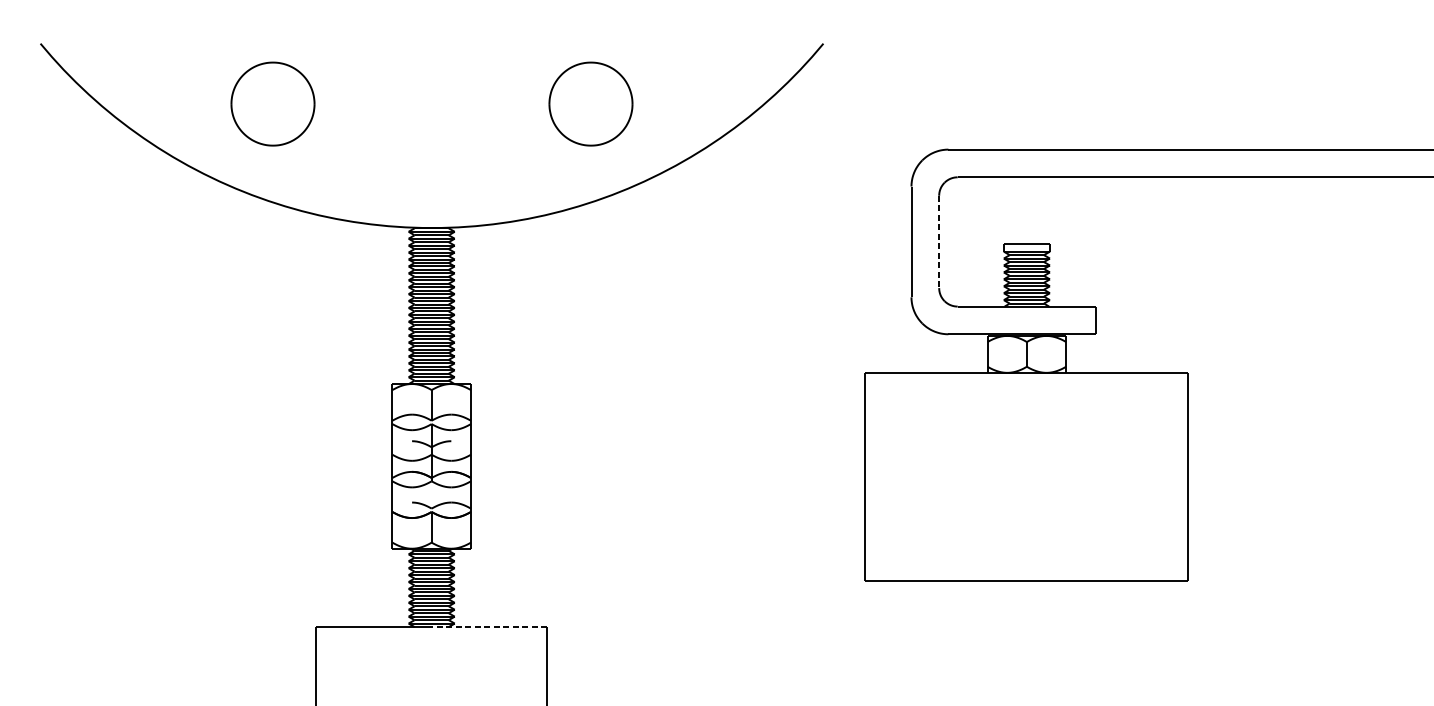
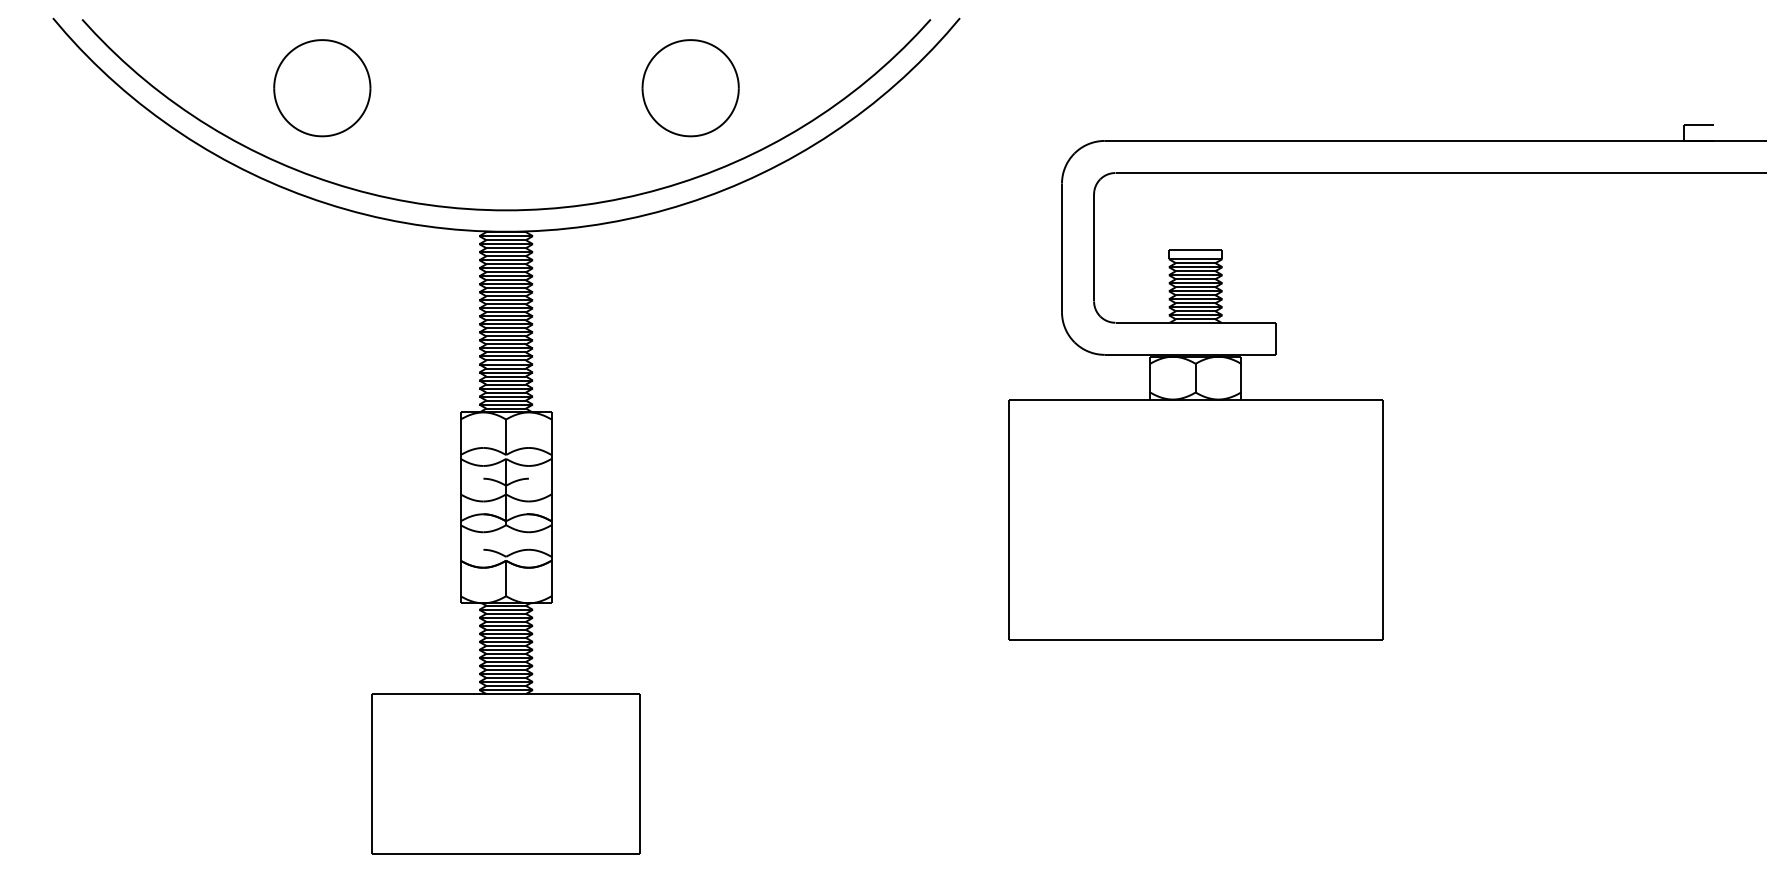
curve: (431, 208) -> (506, 209), added
line: (939, 242) -> (1094, 248), dashed -> solid
line: (489, 627) -> (573, 694), dashed -> solid

